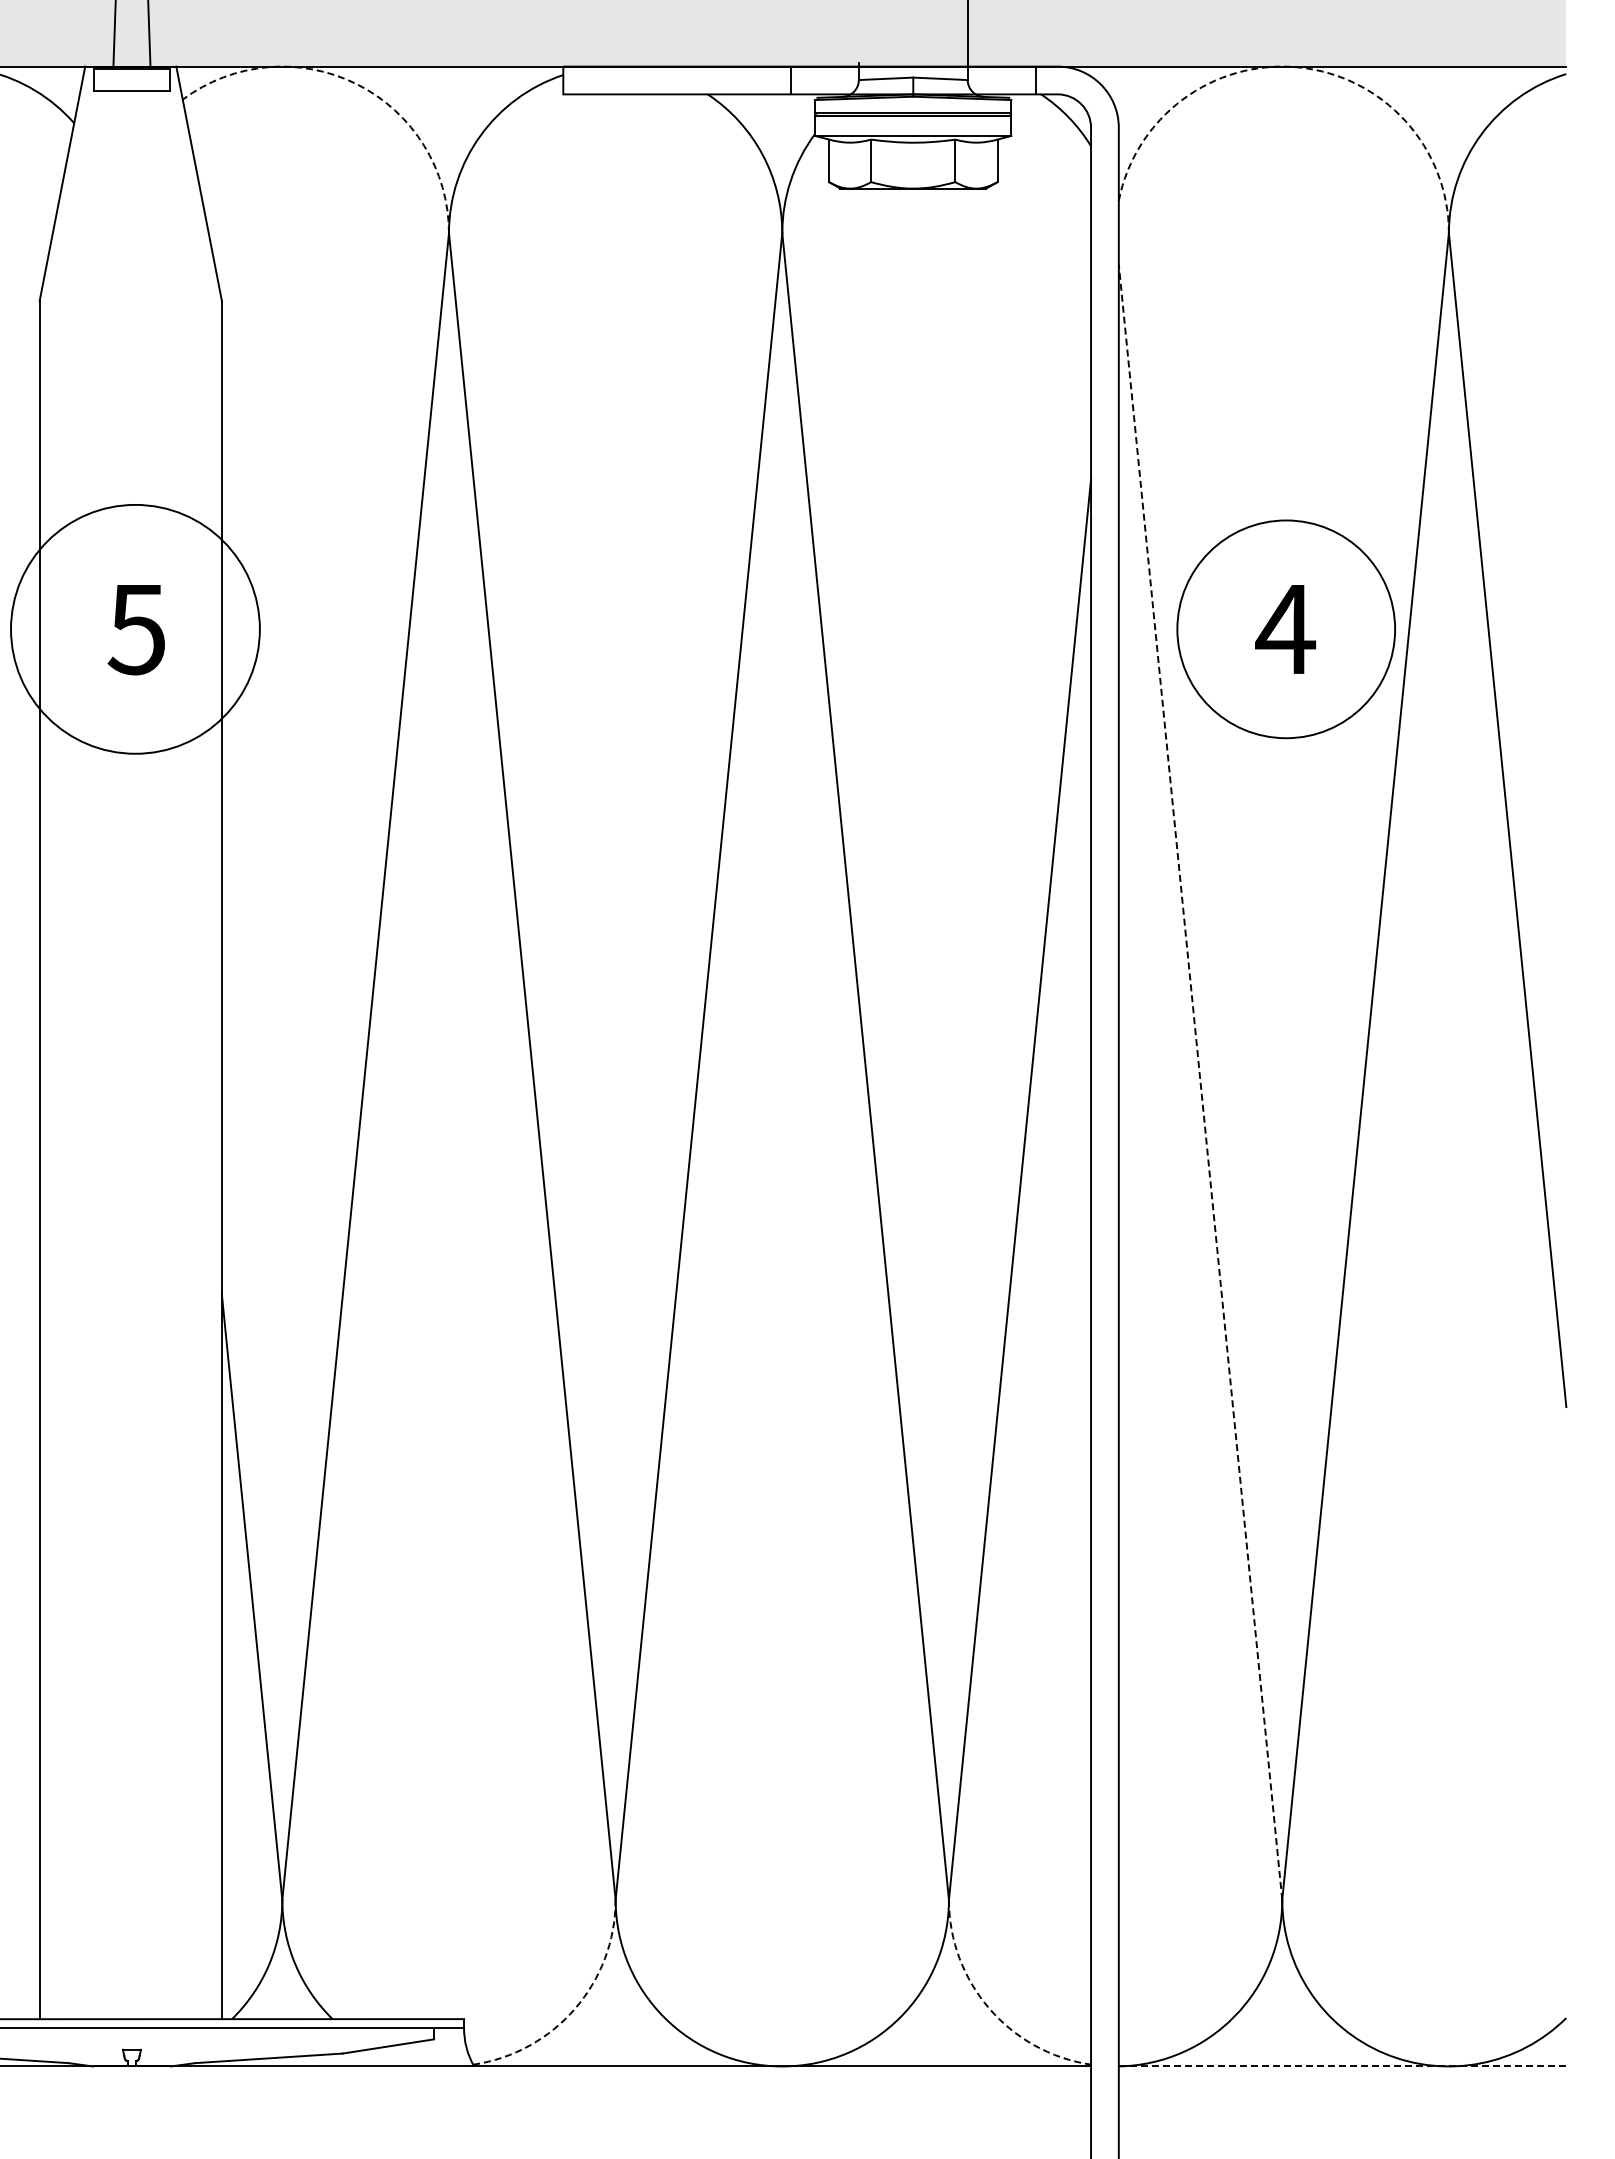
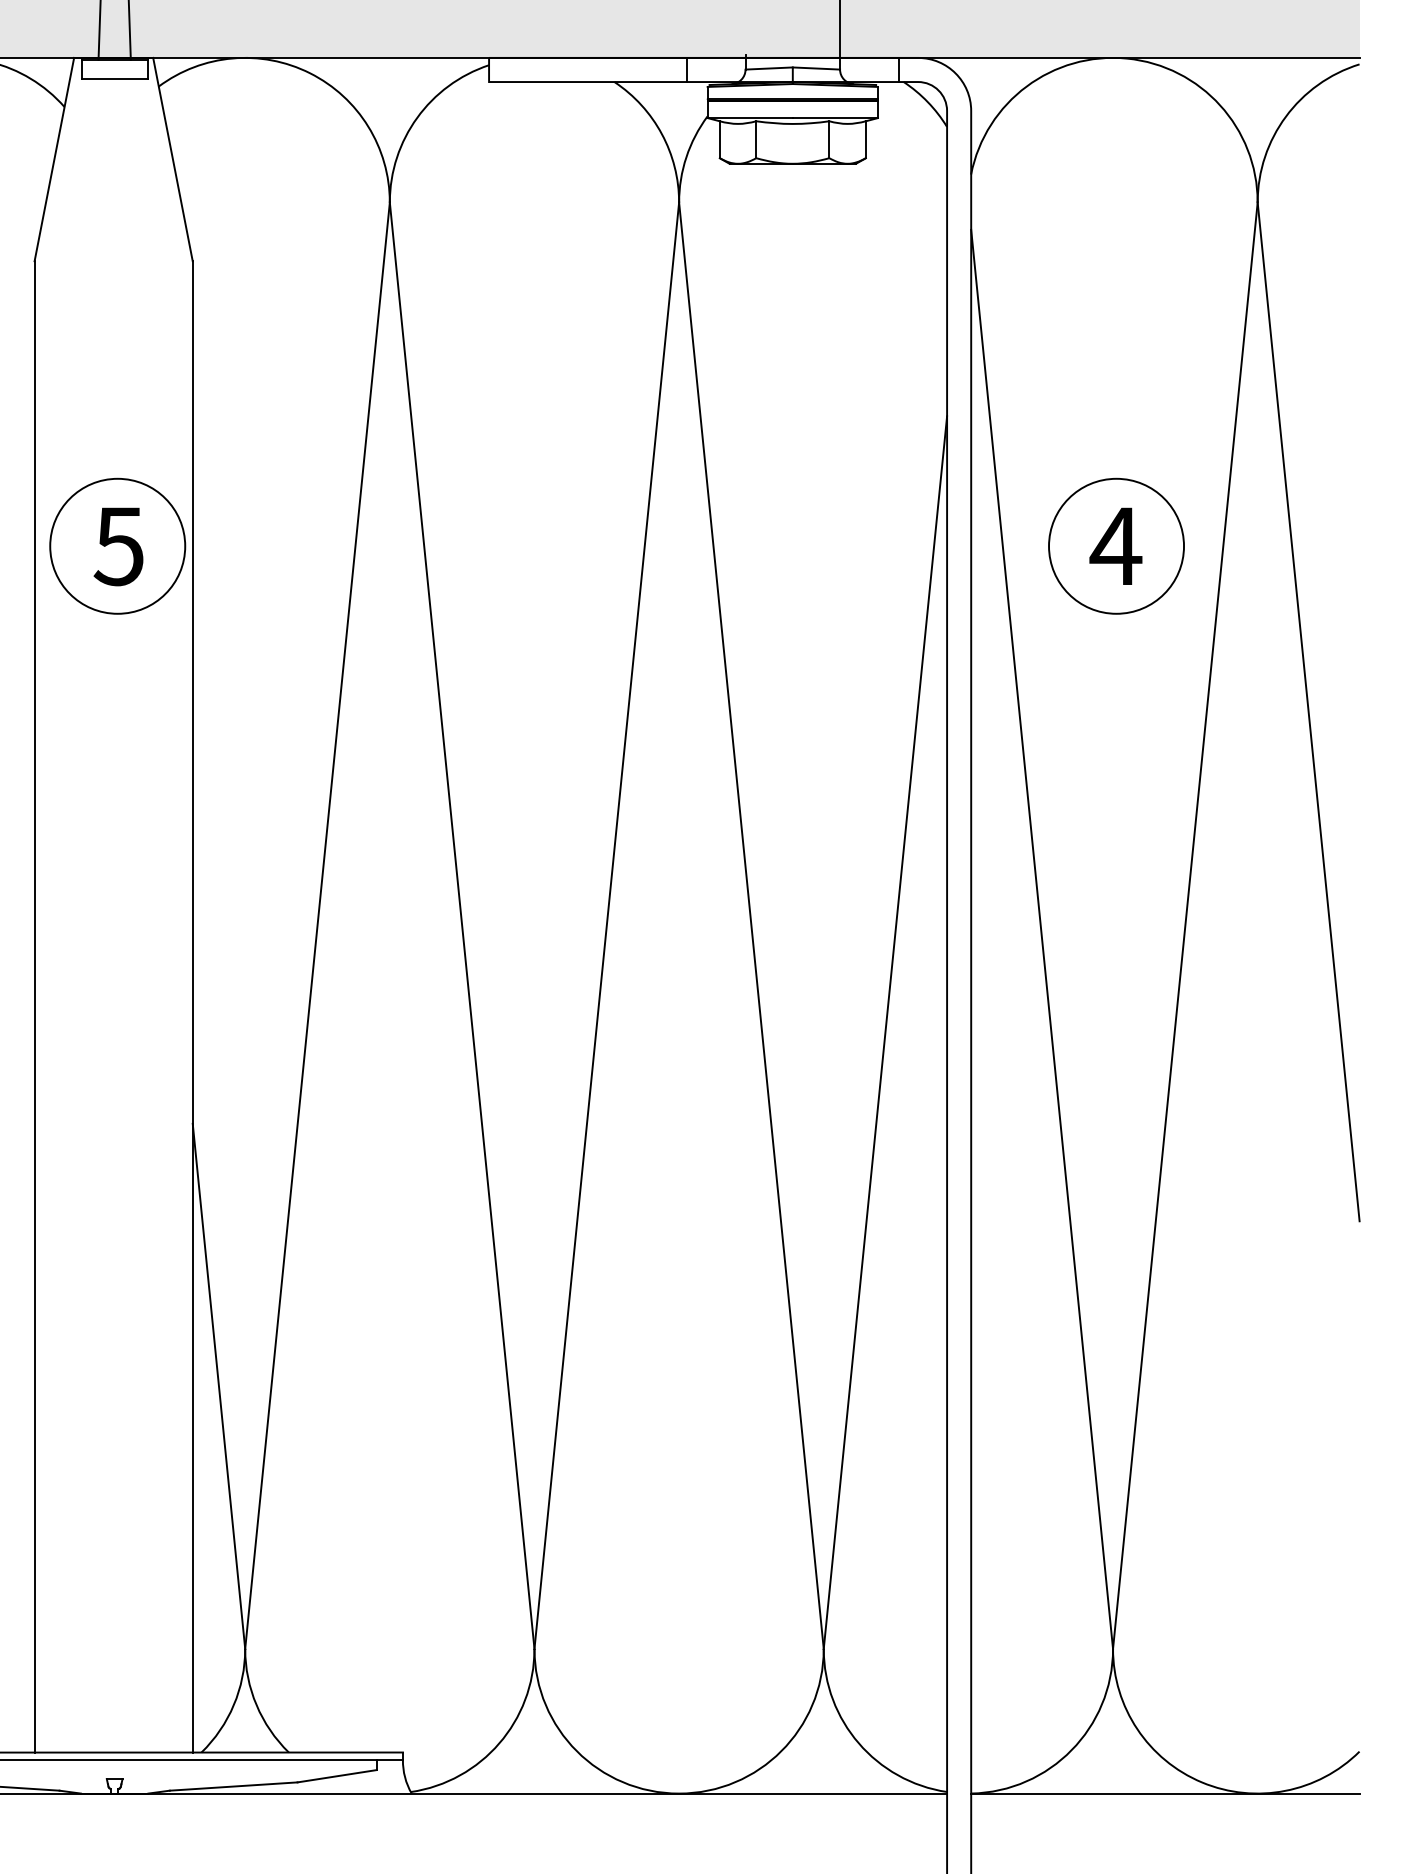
arc: (1298, 67) -> (1127, 58), dashed -> solid
arc: (357, 84) -> (310, 73), dashed -> solid
circle: (135, 629) -> (117, 546), size x0.62
circle: (1286, 629) -> (1116, 546), size x0.71
line: (1200, 1082) -> (1042, 939), dashed -> solid
arc: (575, 2008) -> (499, 1743), dashed -> solid
arc: (989, 2008) -> (858, 1743), dashed -> solid
line: (1342, 2066) -> (1165, 1793), dashed -> solid

